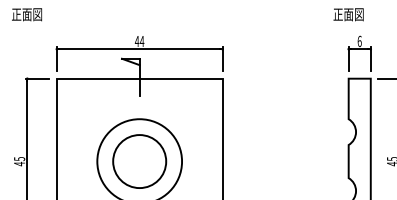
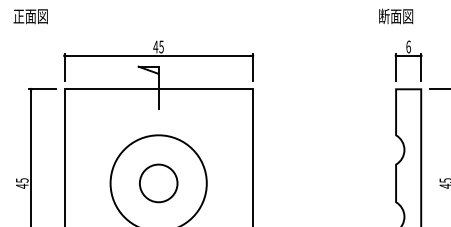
text: (338, 14) -> (384, 16), 正面図 -> 断面図
text: (141, 41) -> (160, 47), 44 -> 45
circle: (139, 161) -> (158, 183), size x0.62

